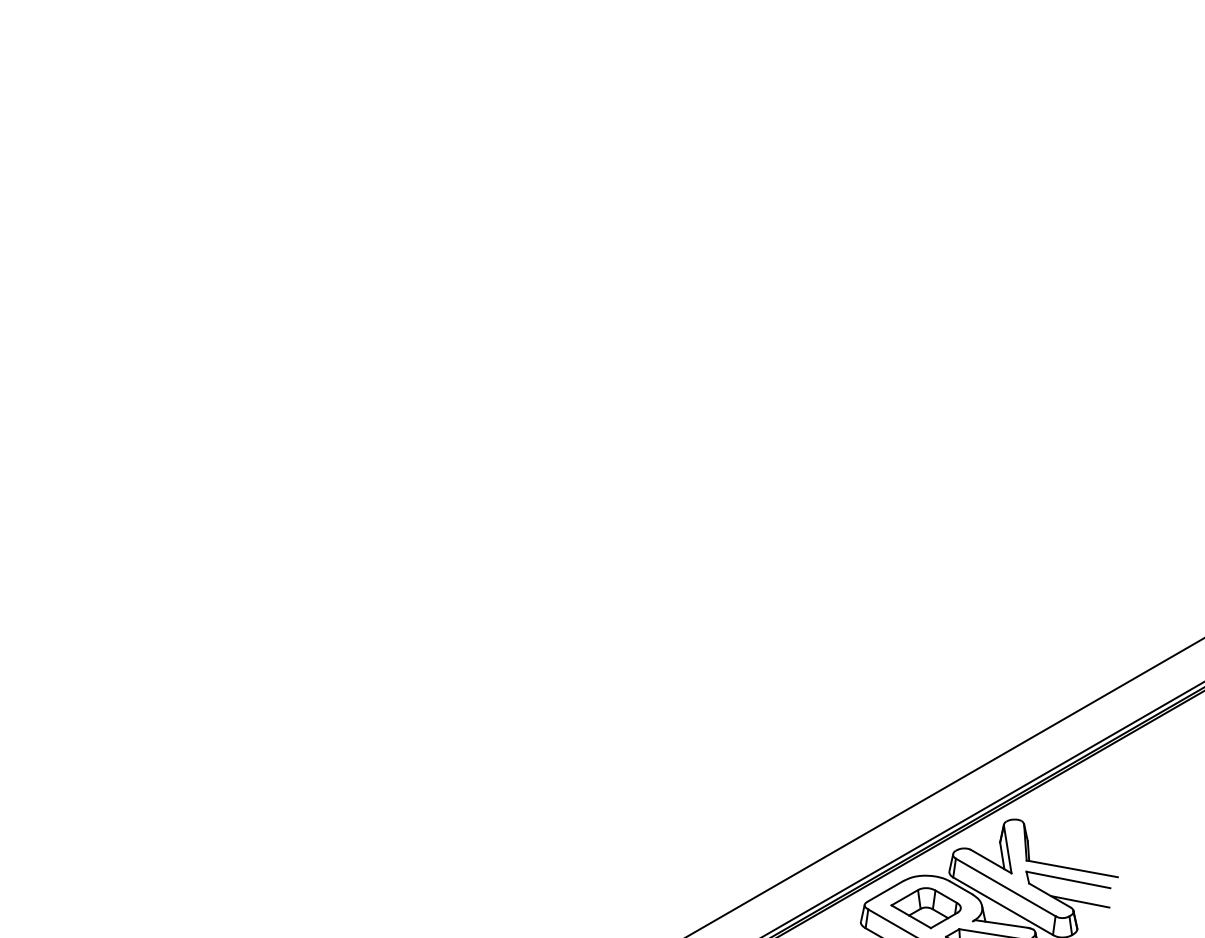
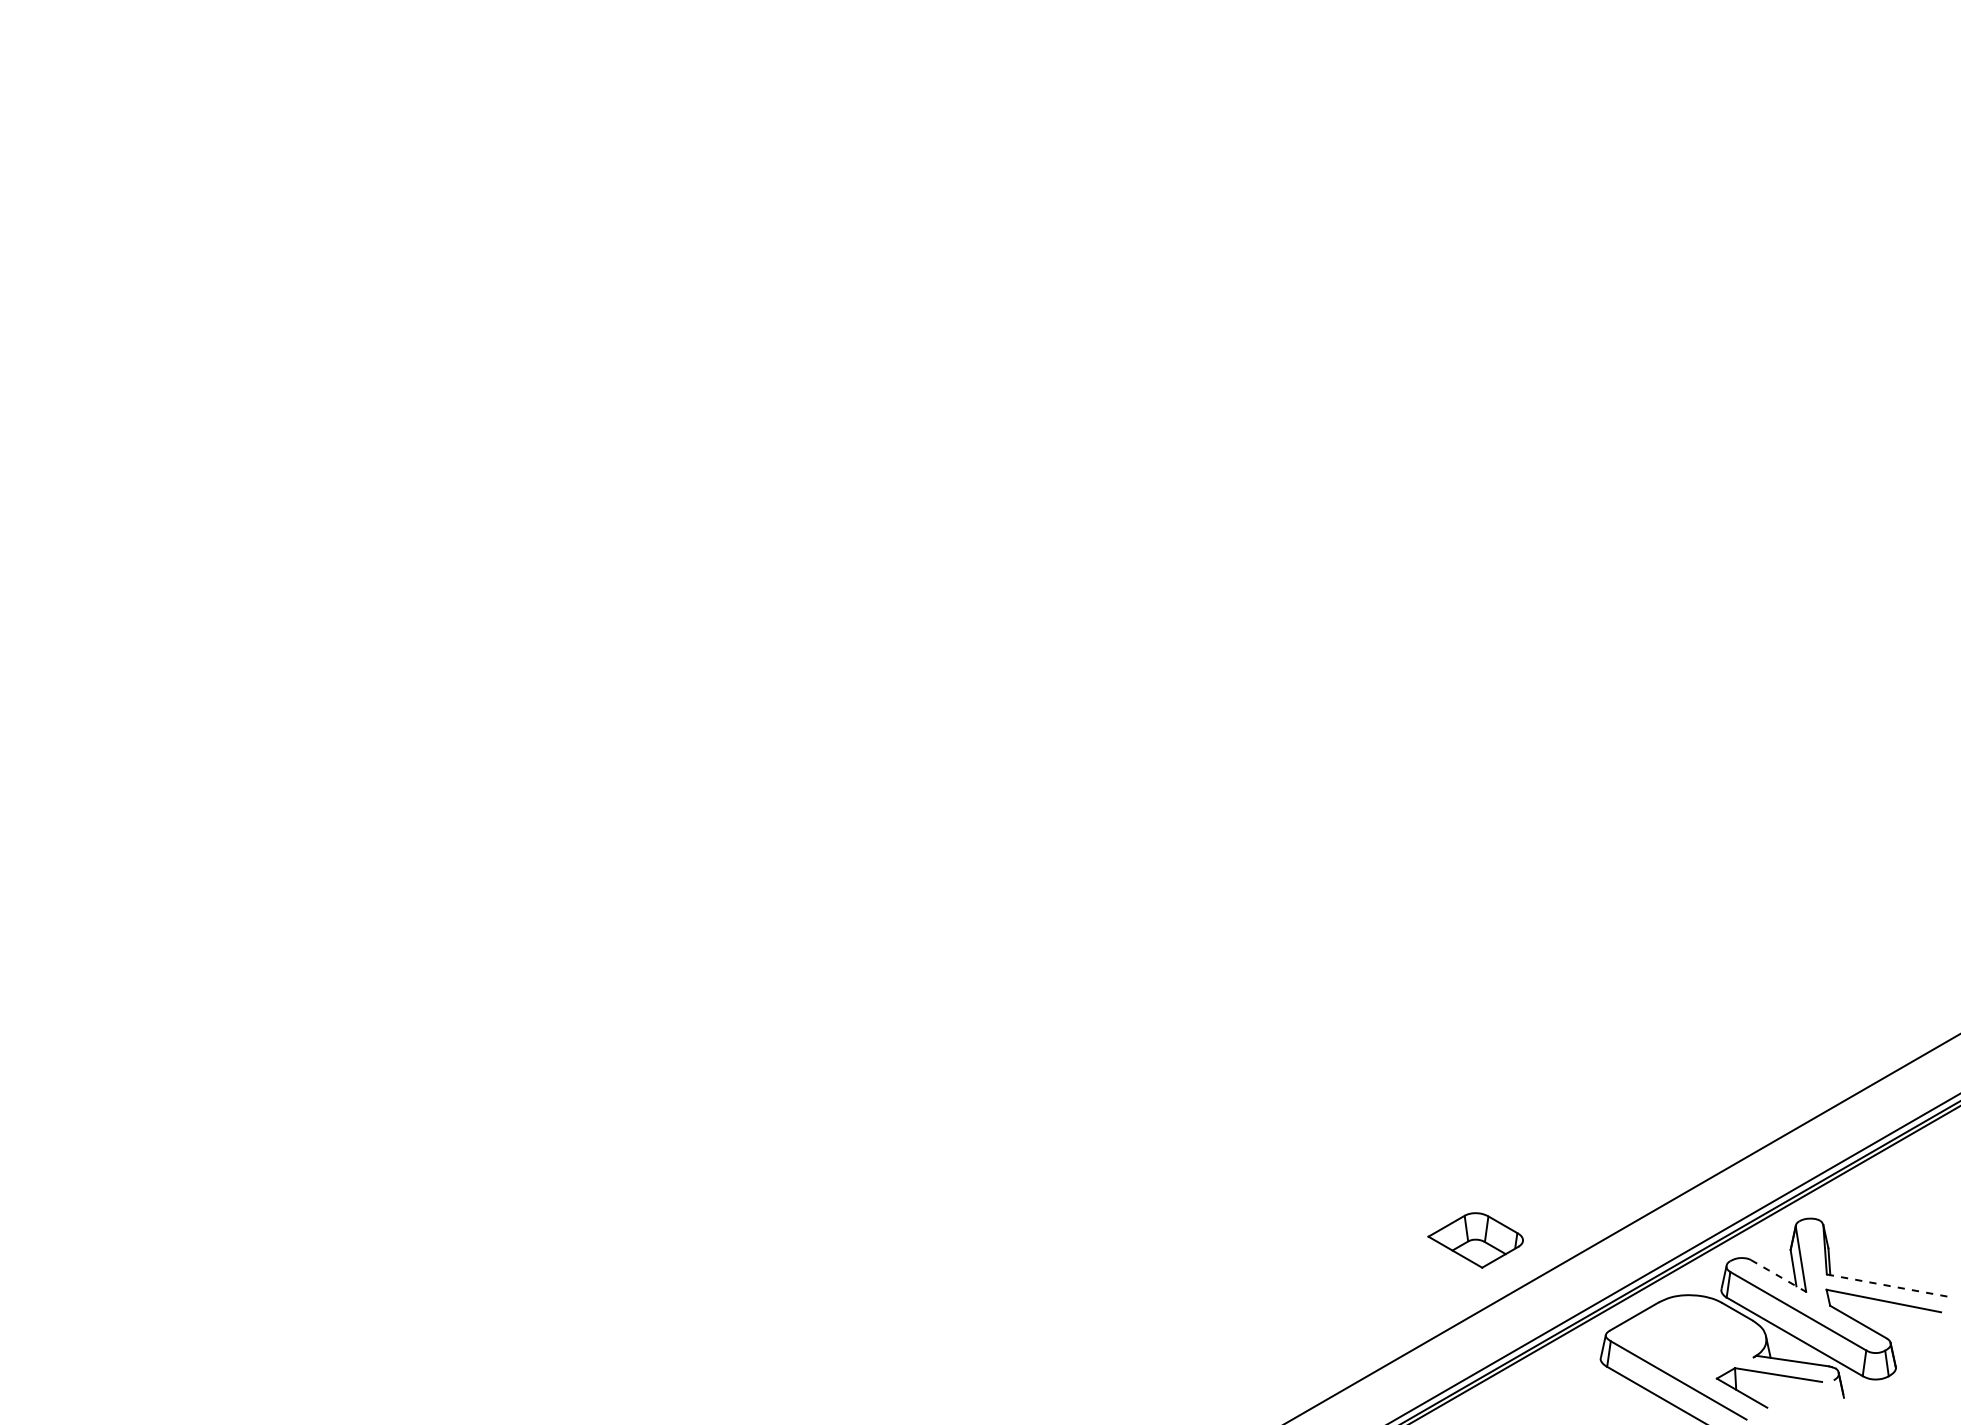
line: (991, 861) -> (1778, 1275), solid -> dashed
line: (1072, 868) -> (1889, 1285), solid -> dashed
line: (1079, 901) -> (1899, 1330), removed
part: (925, 908) -> (1475, 1240), moved

